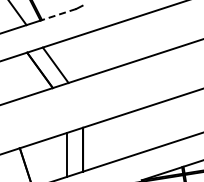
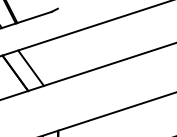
line: (58, 14) -> (33, 17), dashed -> solid

